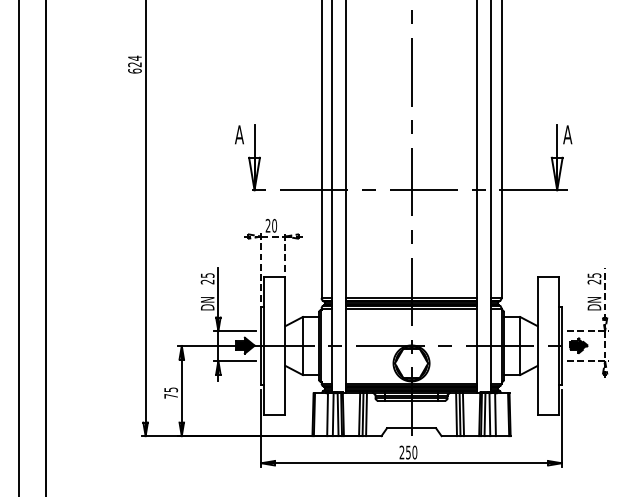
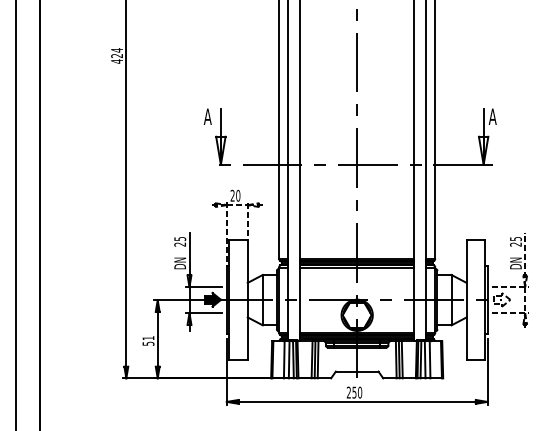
text: (134, 70) -> (116, 60), 624 -> 424
fill: (578, 345) -> (502, 299), removed
text: (171, 392) -> (148, 340), 75 -> 51

